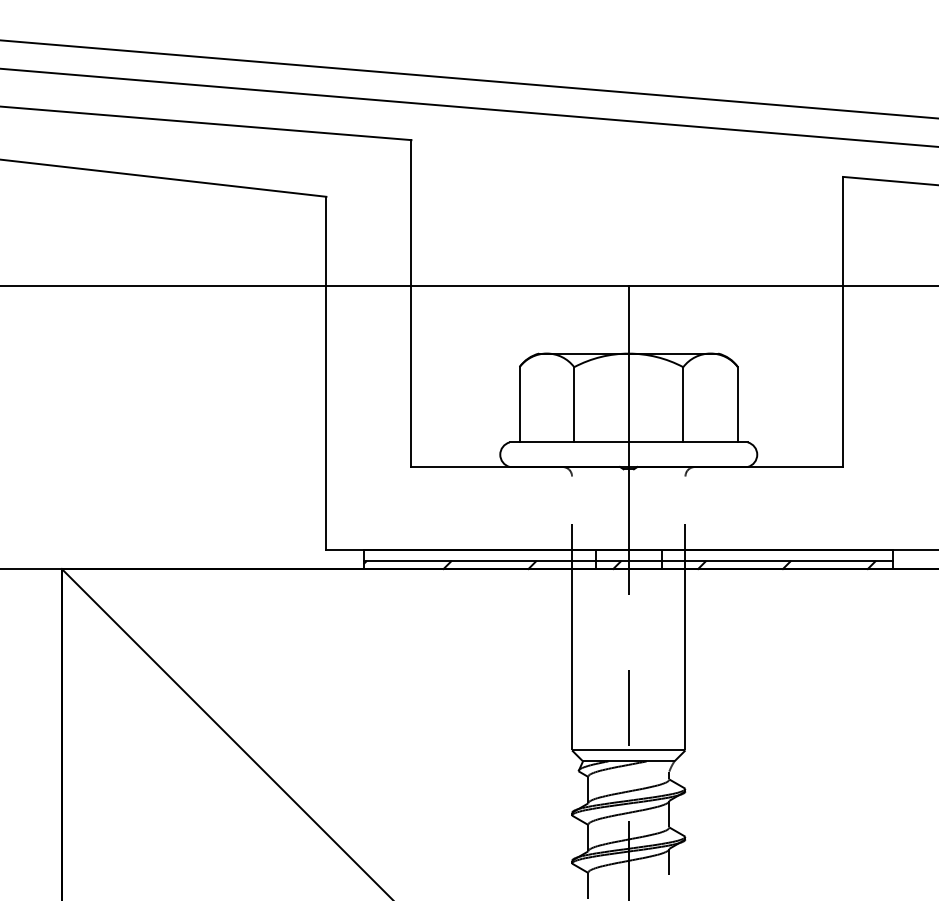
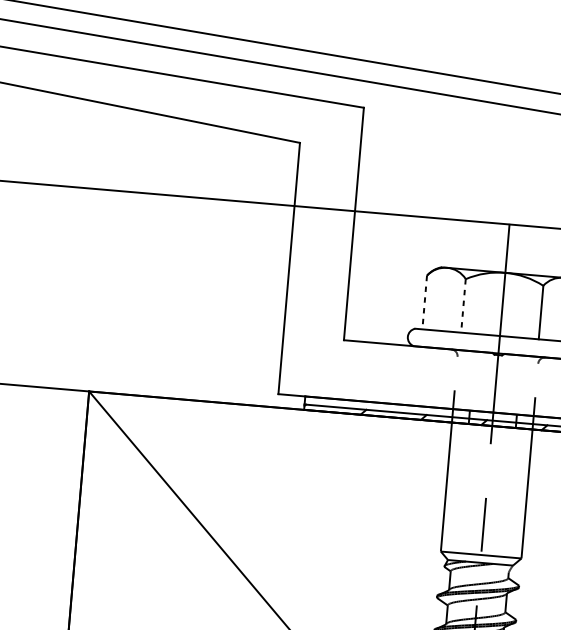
line: (519, 404) -> (424, 302), solid -> dashed
line: (574, 404) -> (463, 305), solid -> dashed

